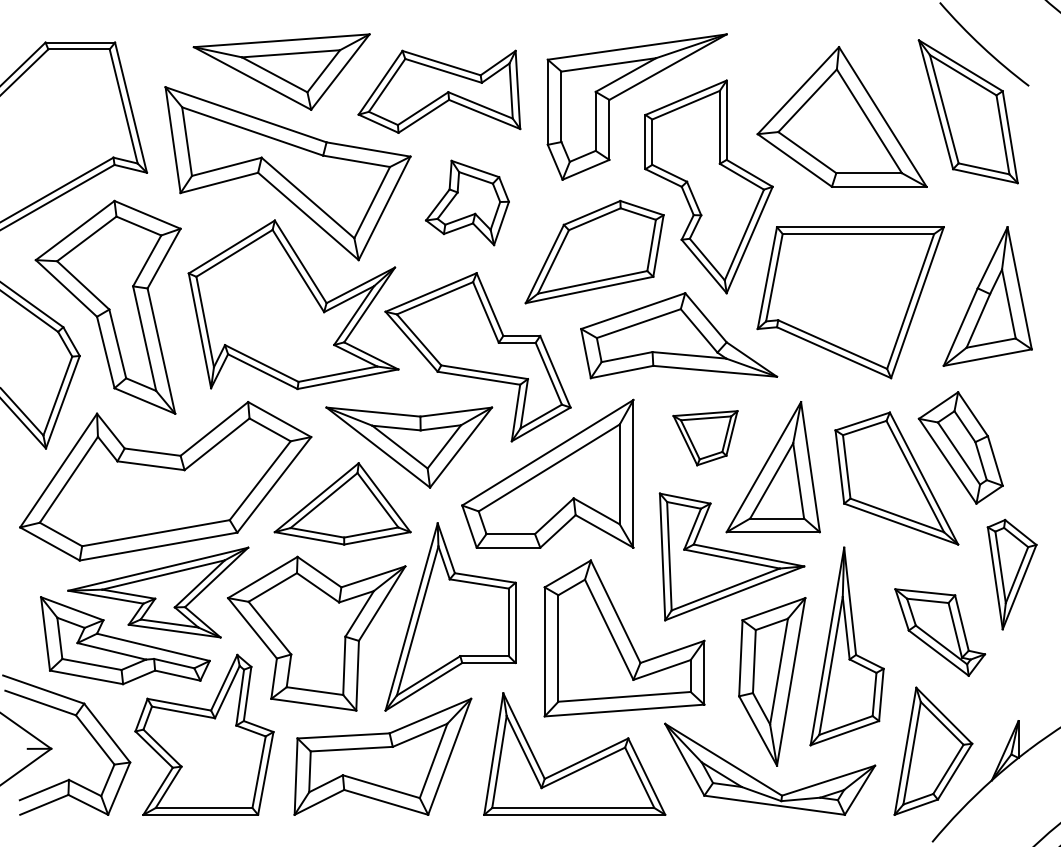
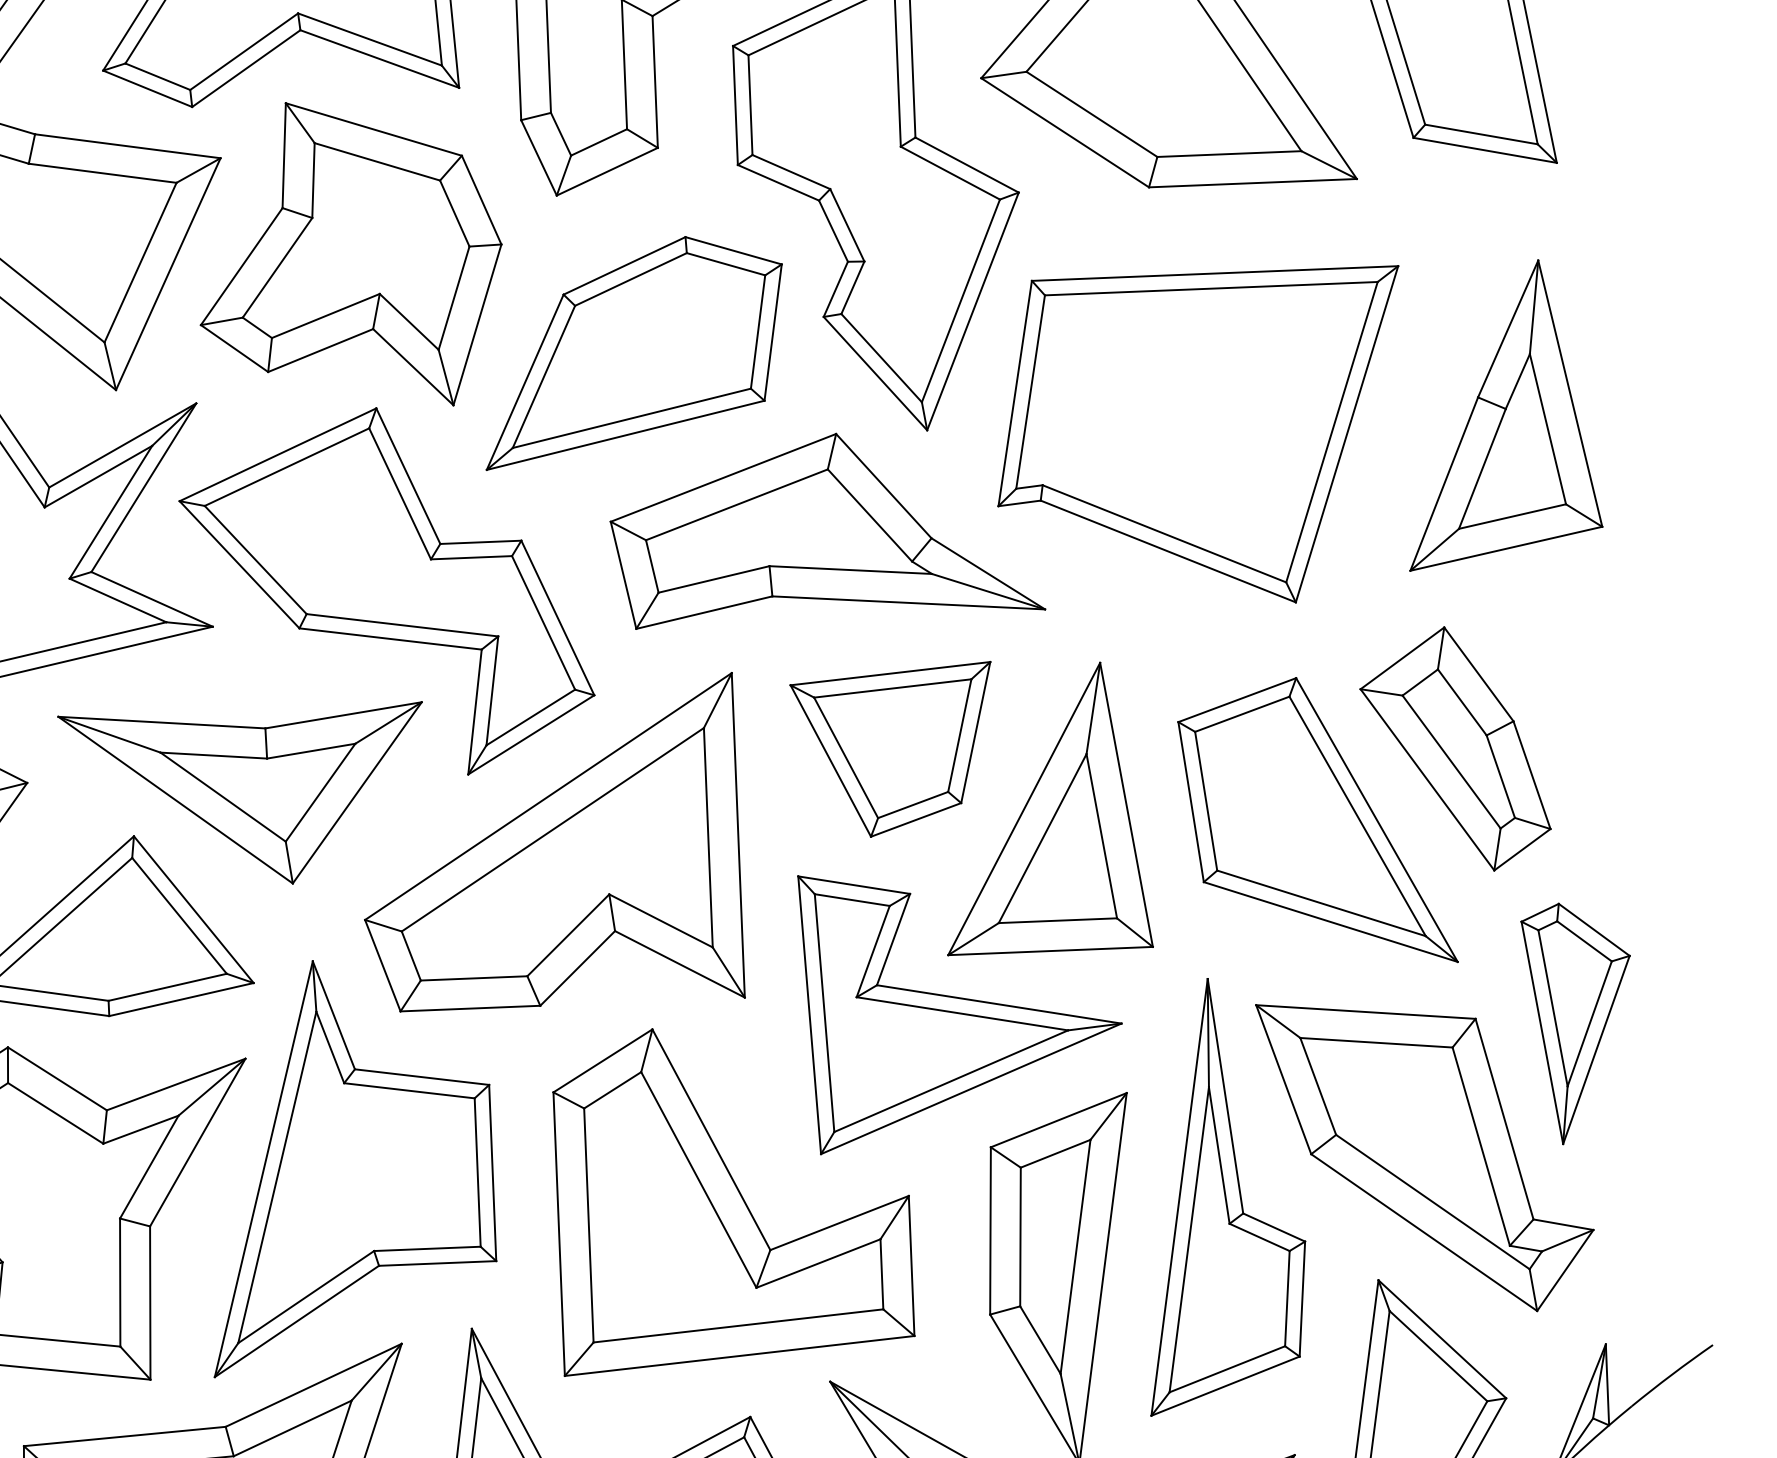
part: (467, 202) -> (349, 253), size x1.67
part: (705, 437) -> (893, 749), size x1.43
part: (939, 632) -> (1424, 1156), size x1.67

